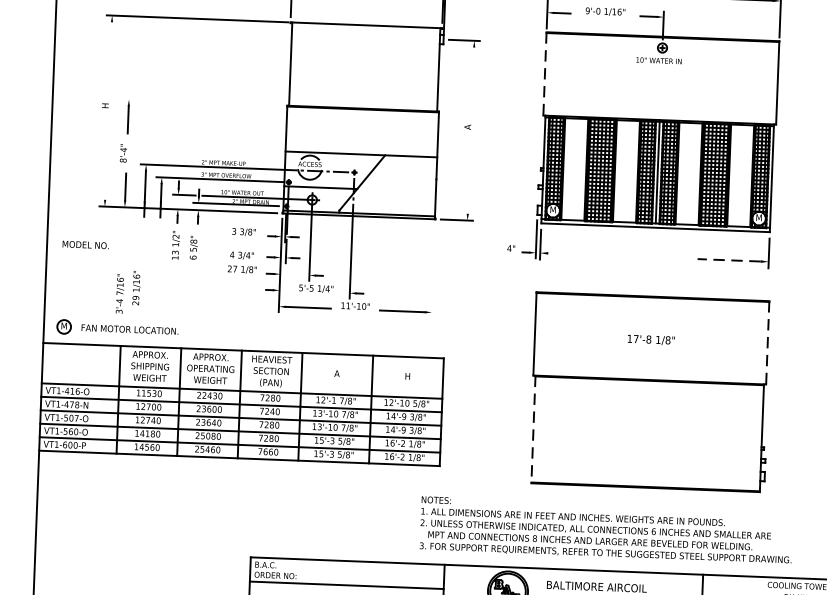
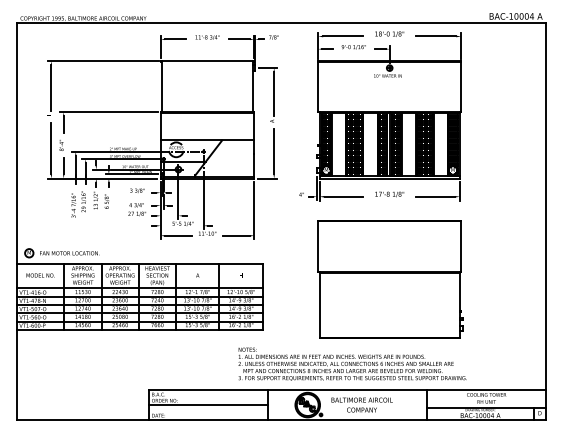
line: (110, 58) -> (51, 87), added
line: (545, 73) -> (318, 86), dashed -> solid
line: (473, 82) -> (274, 93), added
line: (201, 102) -> (108, 112), added
line: (106, 157) -> (51, 148), added
line: (469, 176) -> (274, 151), added
text: (85, 244) -> (40, 275), moved
line: (579, 254) -> (343, 196), added
line: (729, 259) -> (435, 196), dashed -> solid
line: (433, 271) -> (254, 210), added
text: (127, 292) -> (78, 204), moved
text: (650, 340) -> (389, 194), moved
line: (768, 342) -> (461, 246), dashed -> solid
line: (533, 430) -> (319, 305), dashed -> solid
text: (606, 529) -> (352, 363), moved

